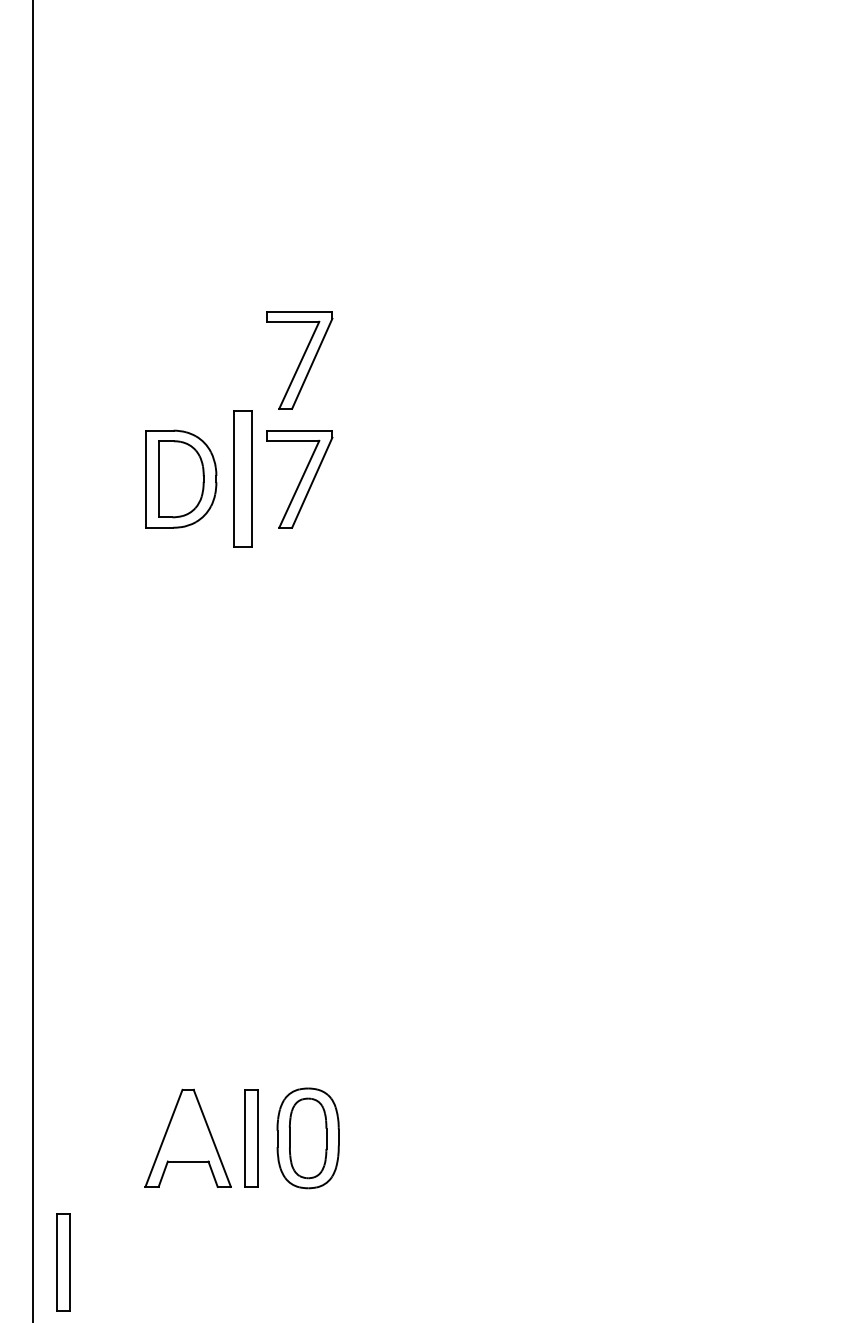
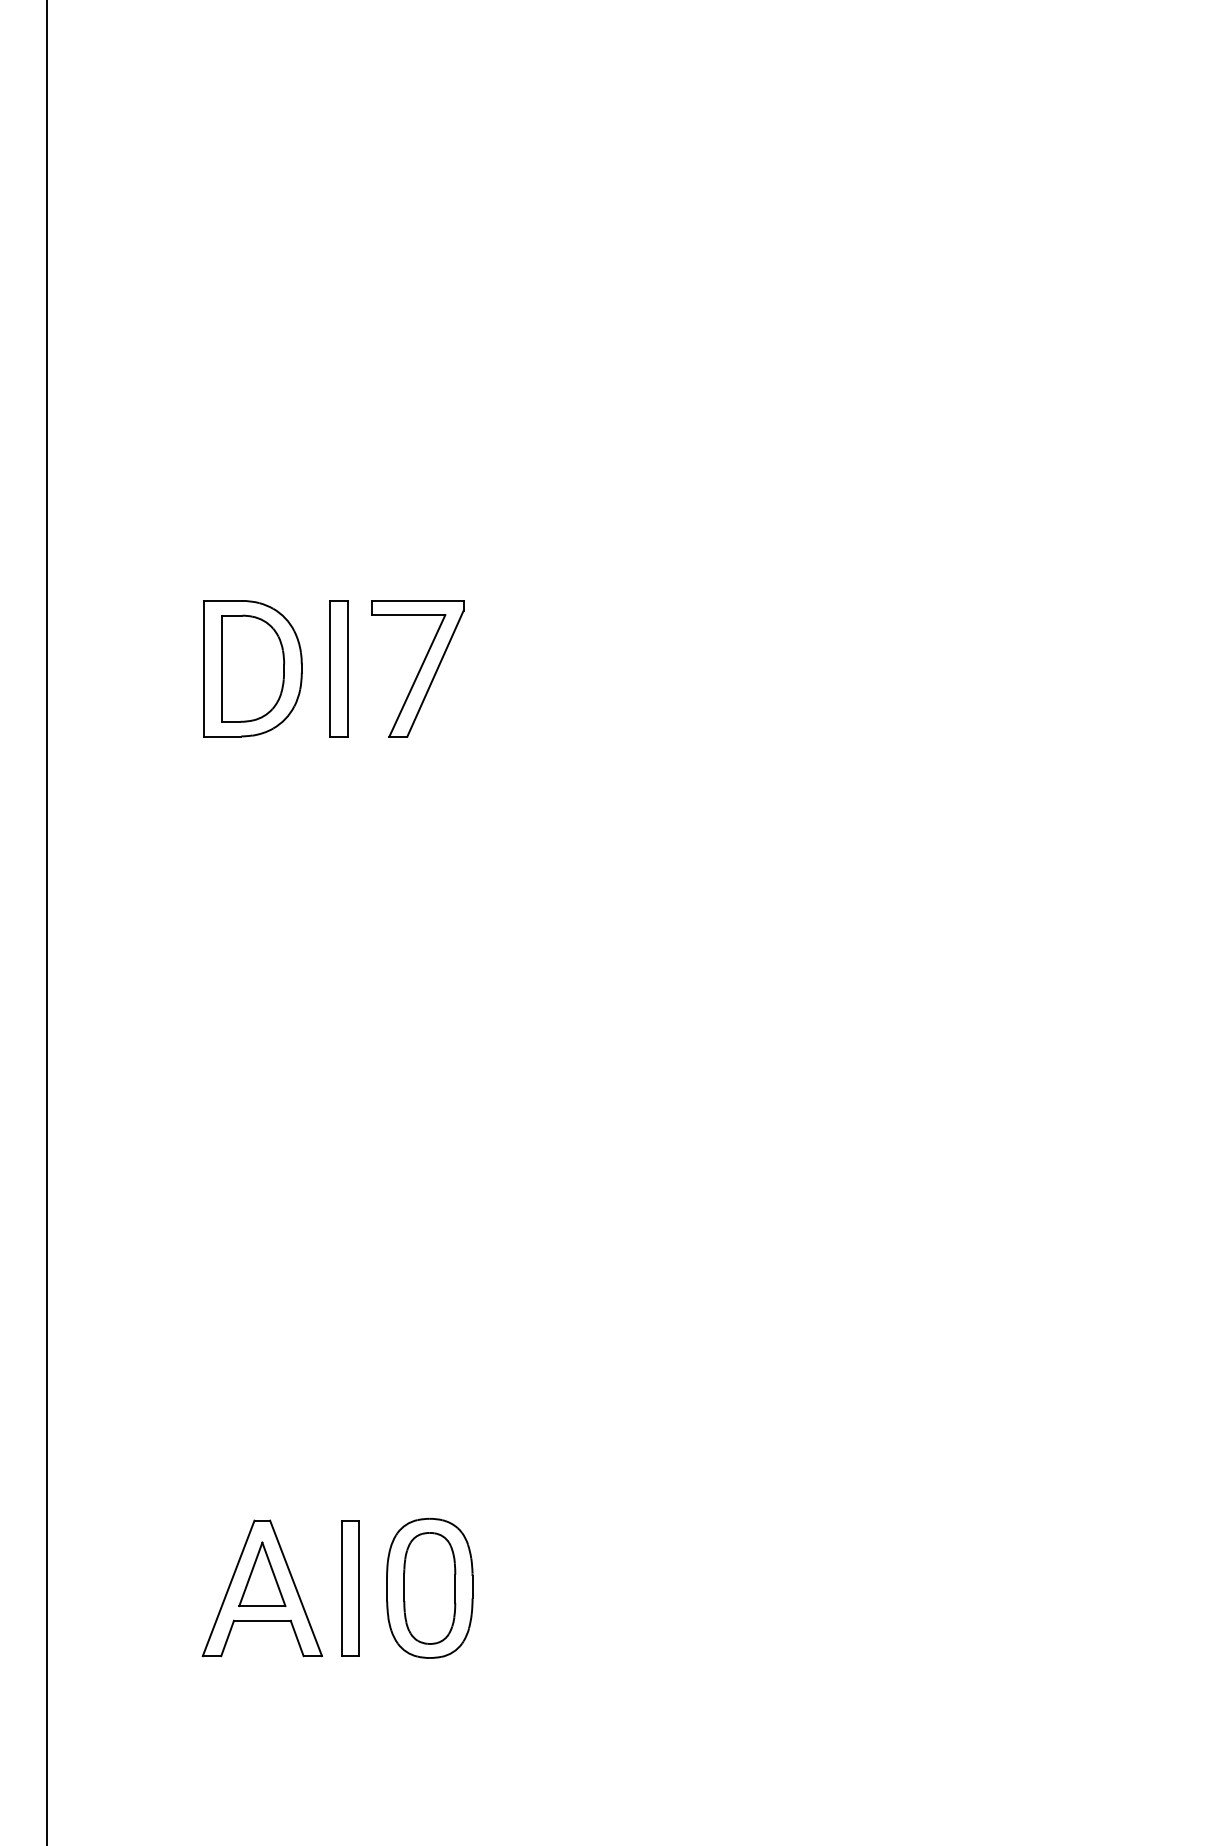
part: (299, 360) -> (417, 502), removed
part: (242, 479) -> (338, 668), size x0.71
part: (188, 1128) -> (262, 1574), added
part: (63, 1262) -> (88, 1761), removed

